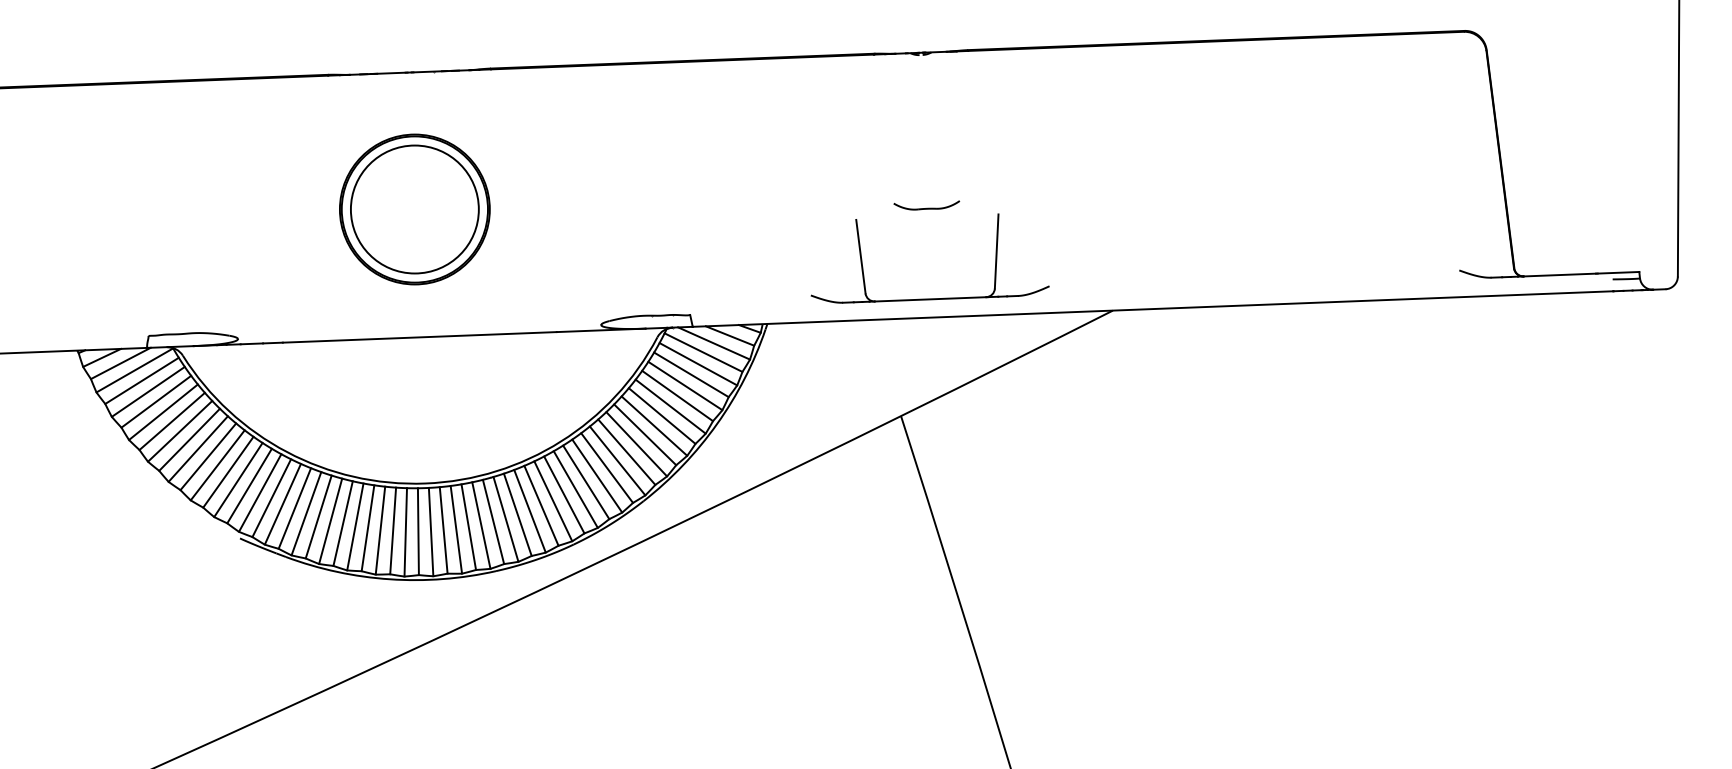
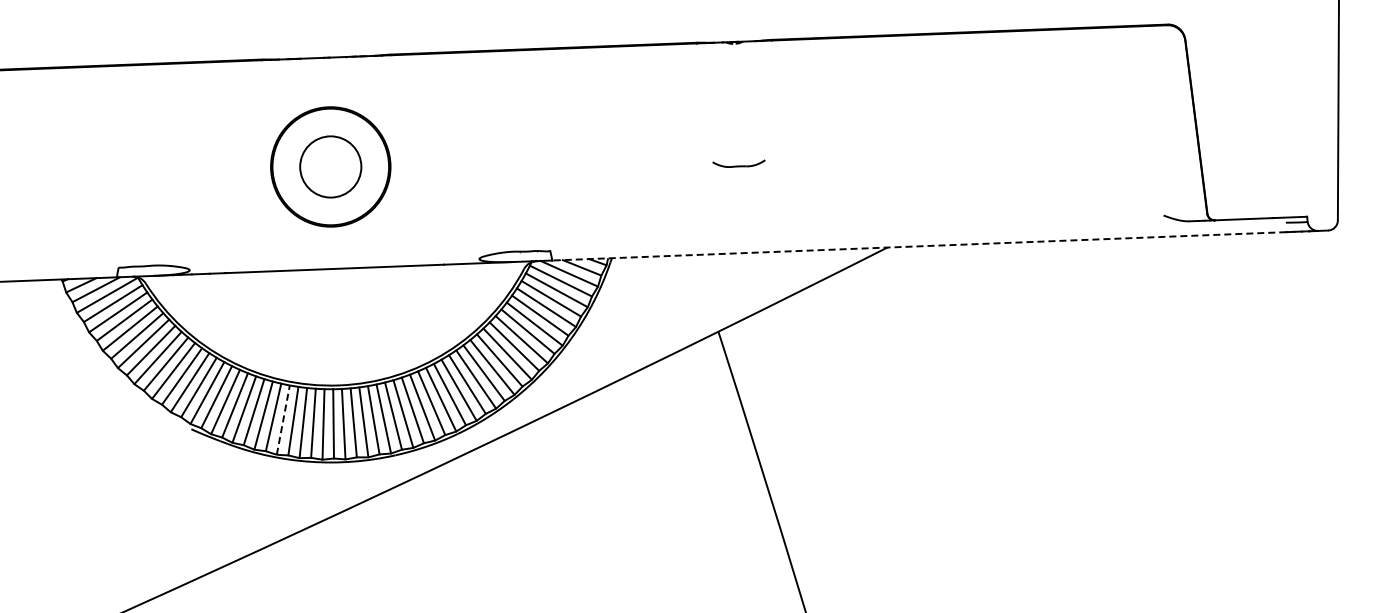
circle: (414, 208) -> (330, 166), size x0.6
part: (929, 297) -> (741, 237), removed
line: (1151, 309) -> (918, 246), solid -> dashed
line: (355, 526) -> (283, 419), solid -> dashed

